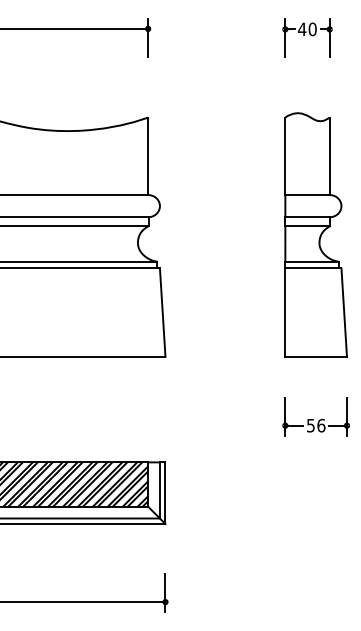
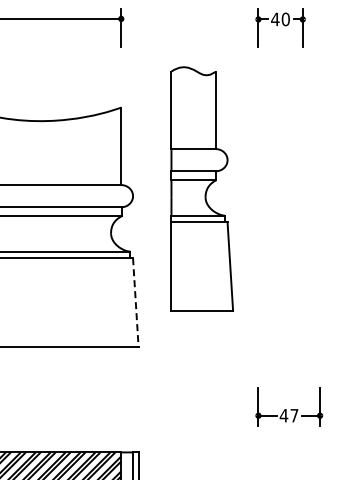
part: (315, 234) -> (201, 188), moved
line: (162, 313) -> (135, 303), solid -> dashed
text: (315, 425) -> (288, 415), 56 -> 47

